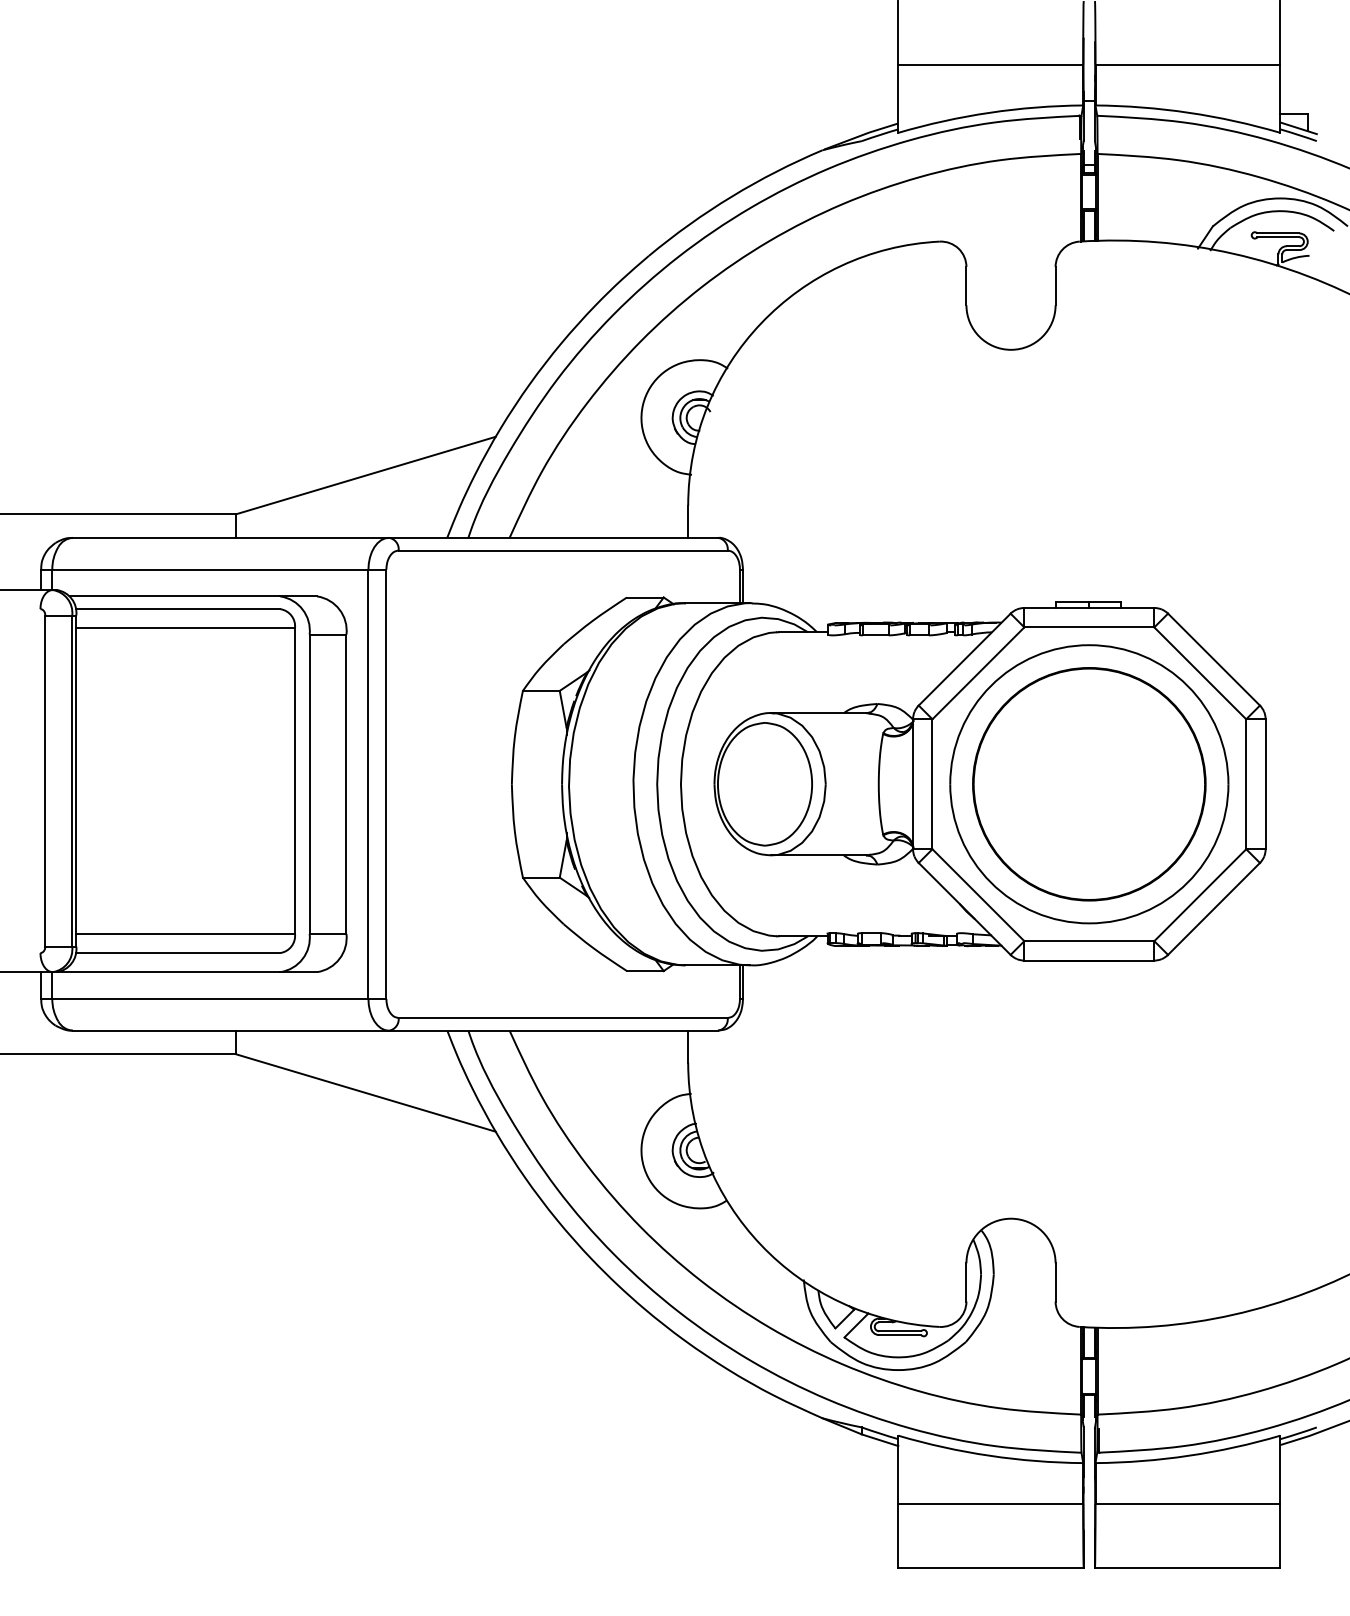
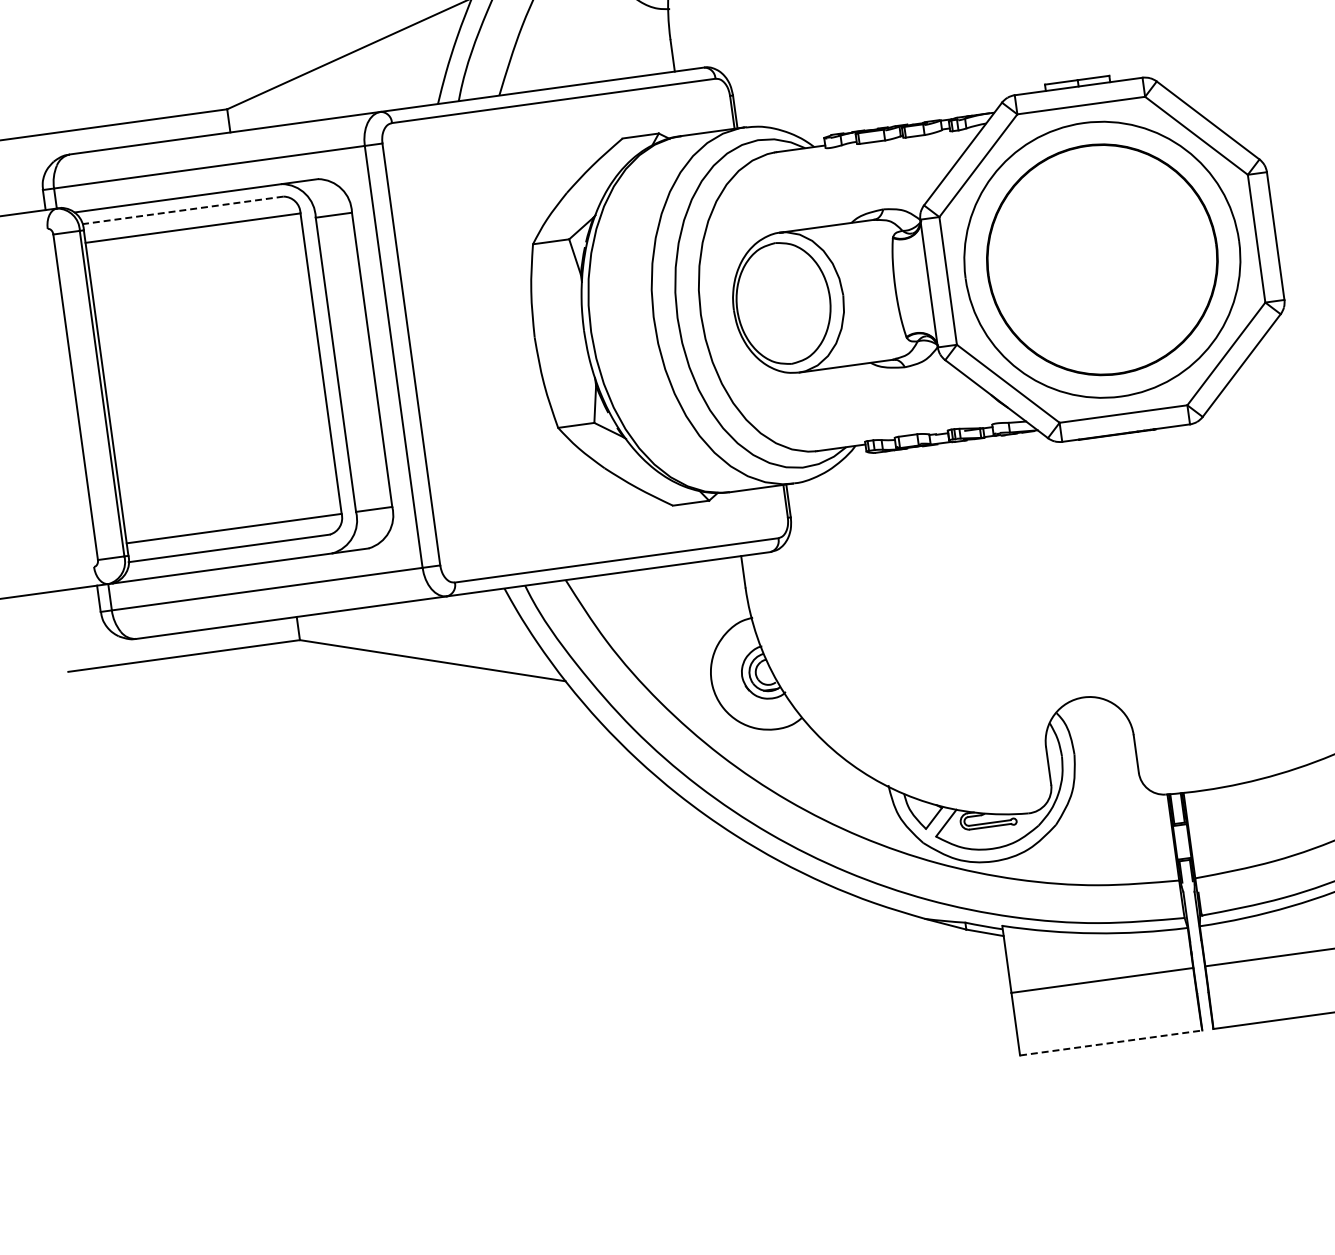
line: (177, 609) -> (182, 210), solid -> dashed
line: (991, 1567) -> (1111, 1042), solid -> dashed

